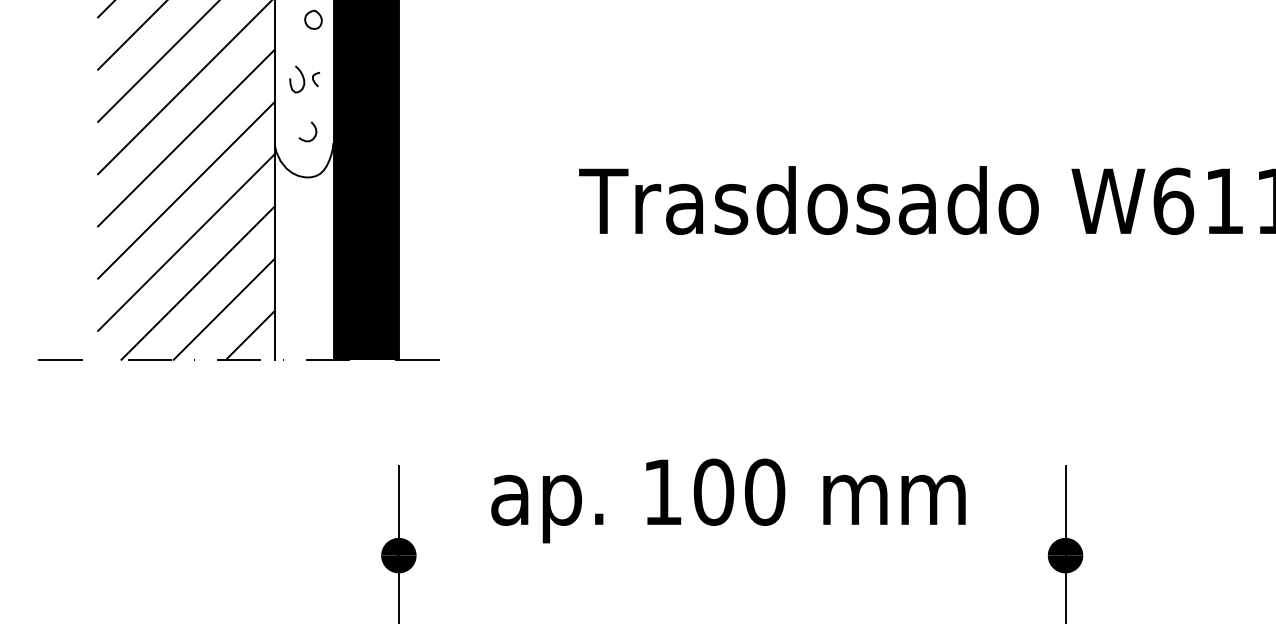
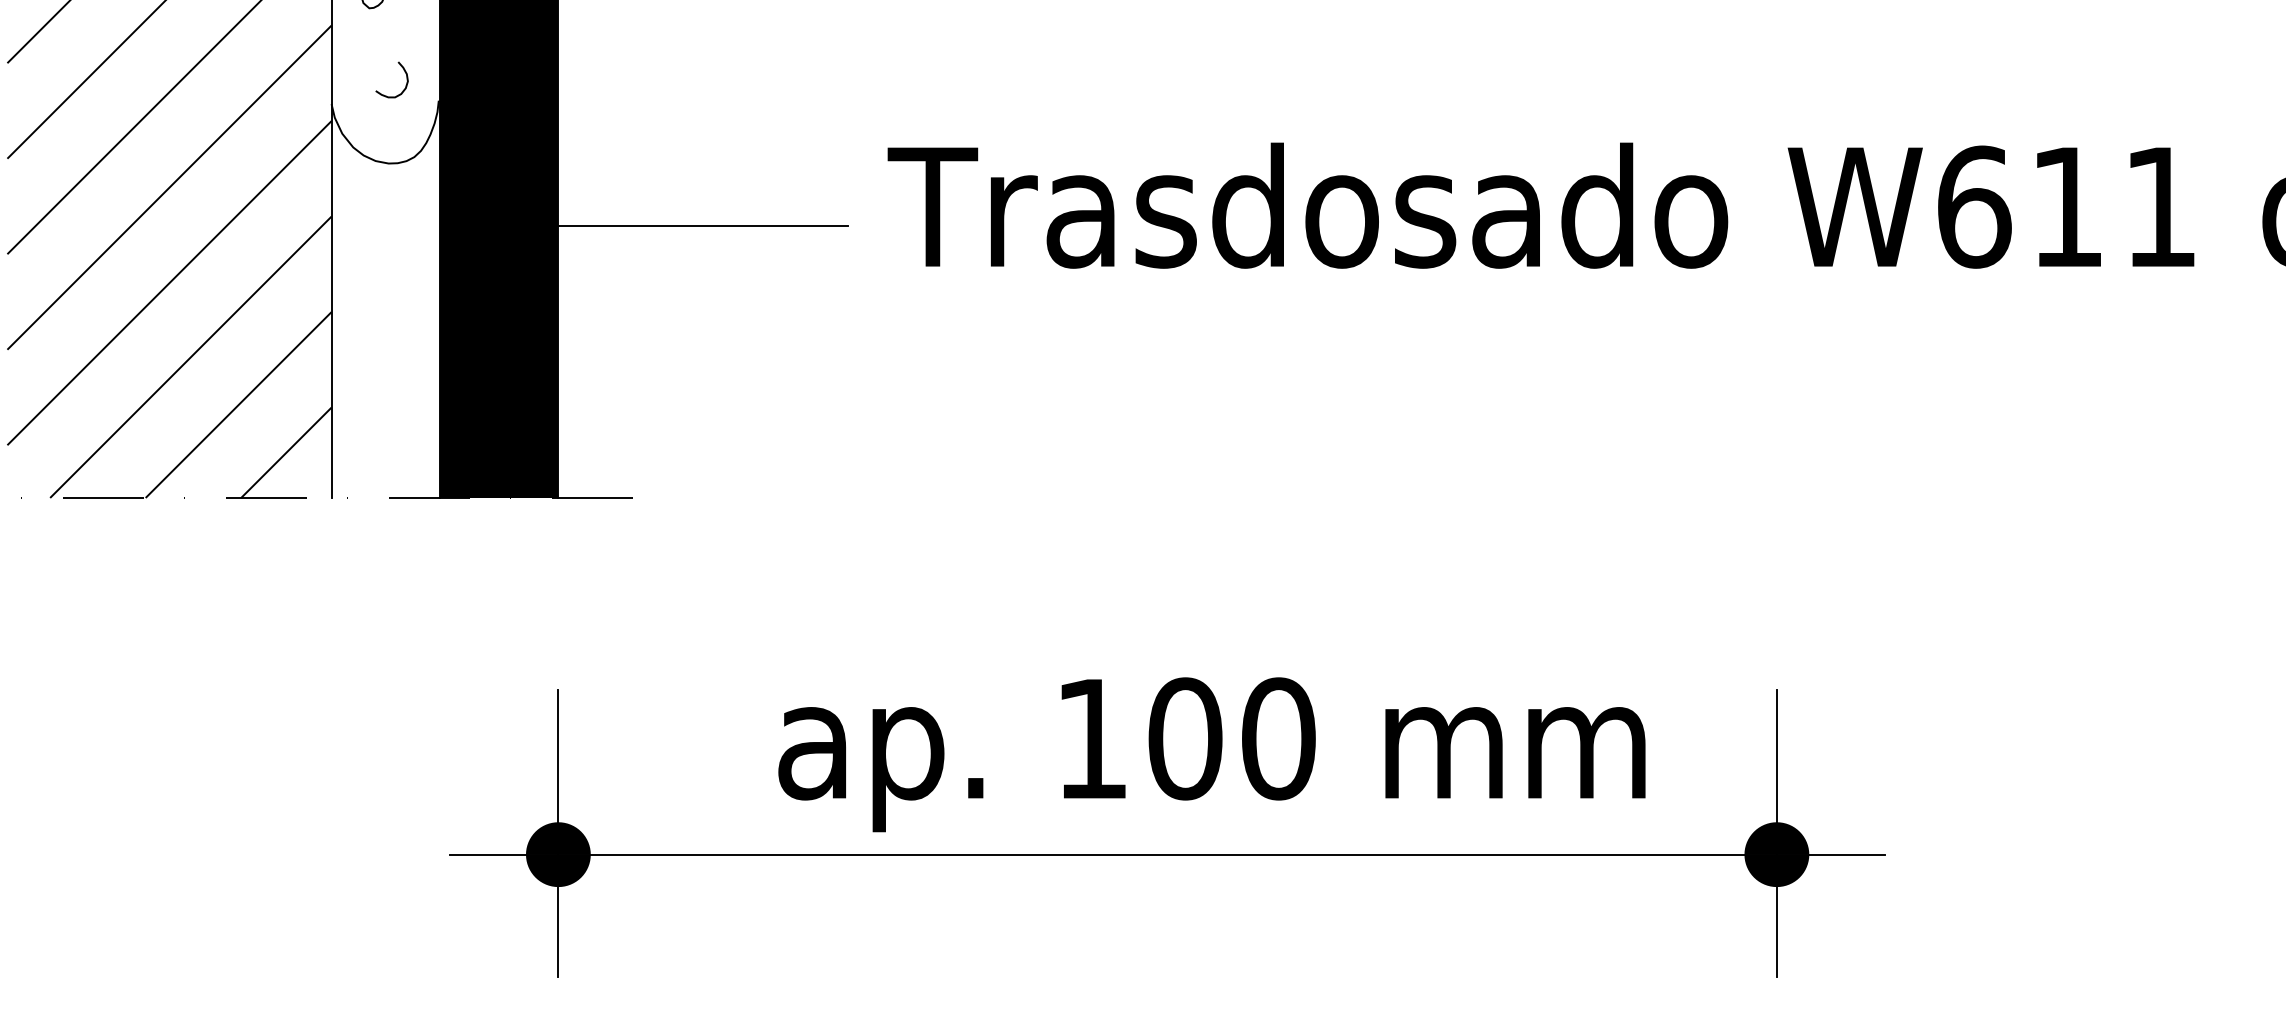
line: (466, 211) -> (682, 225), added
text: (728, 500) -> (1212, 753), moved
line: (731, 555) -> (1166, 854), added

